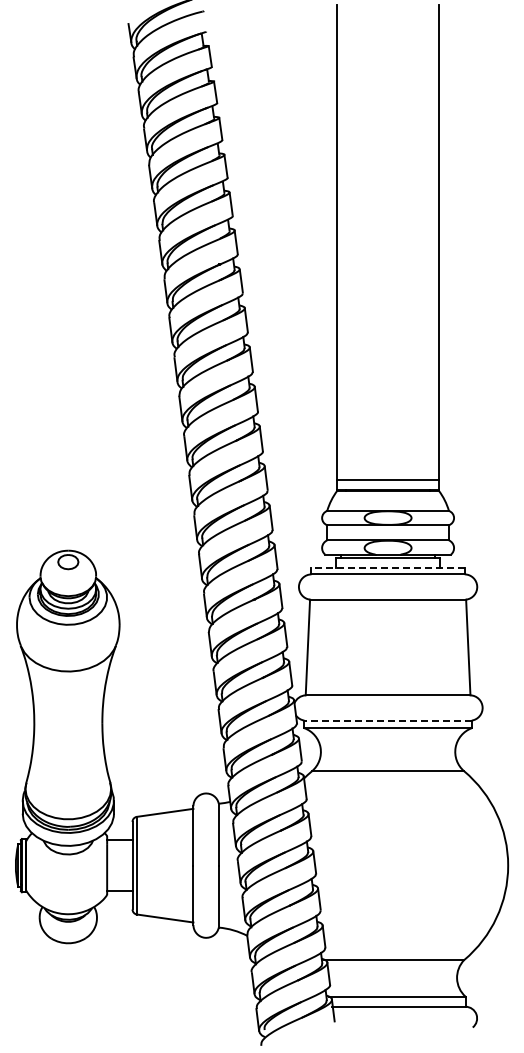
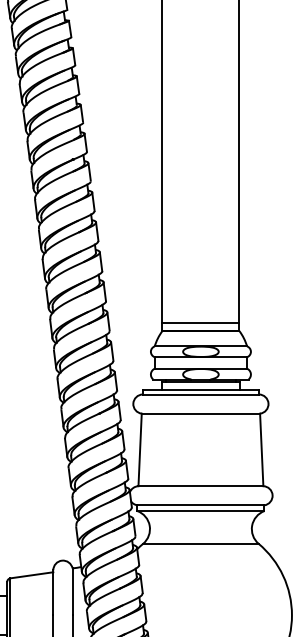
line: (388, 568) -> (201, 390), dashed -> solid
line: (388, 720) -> (201, 505), dashed -> solid

